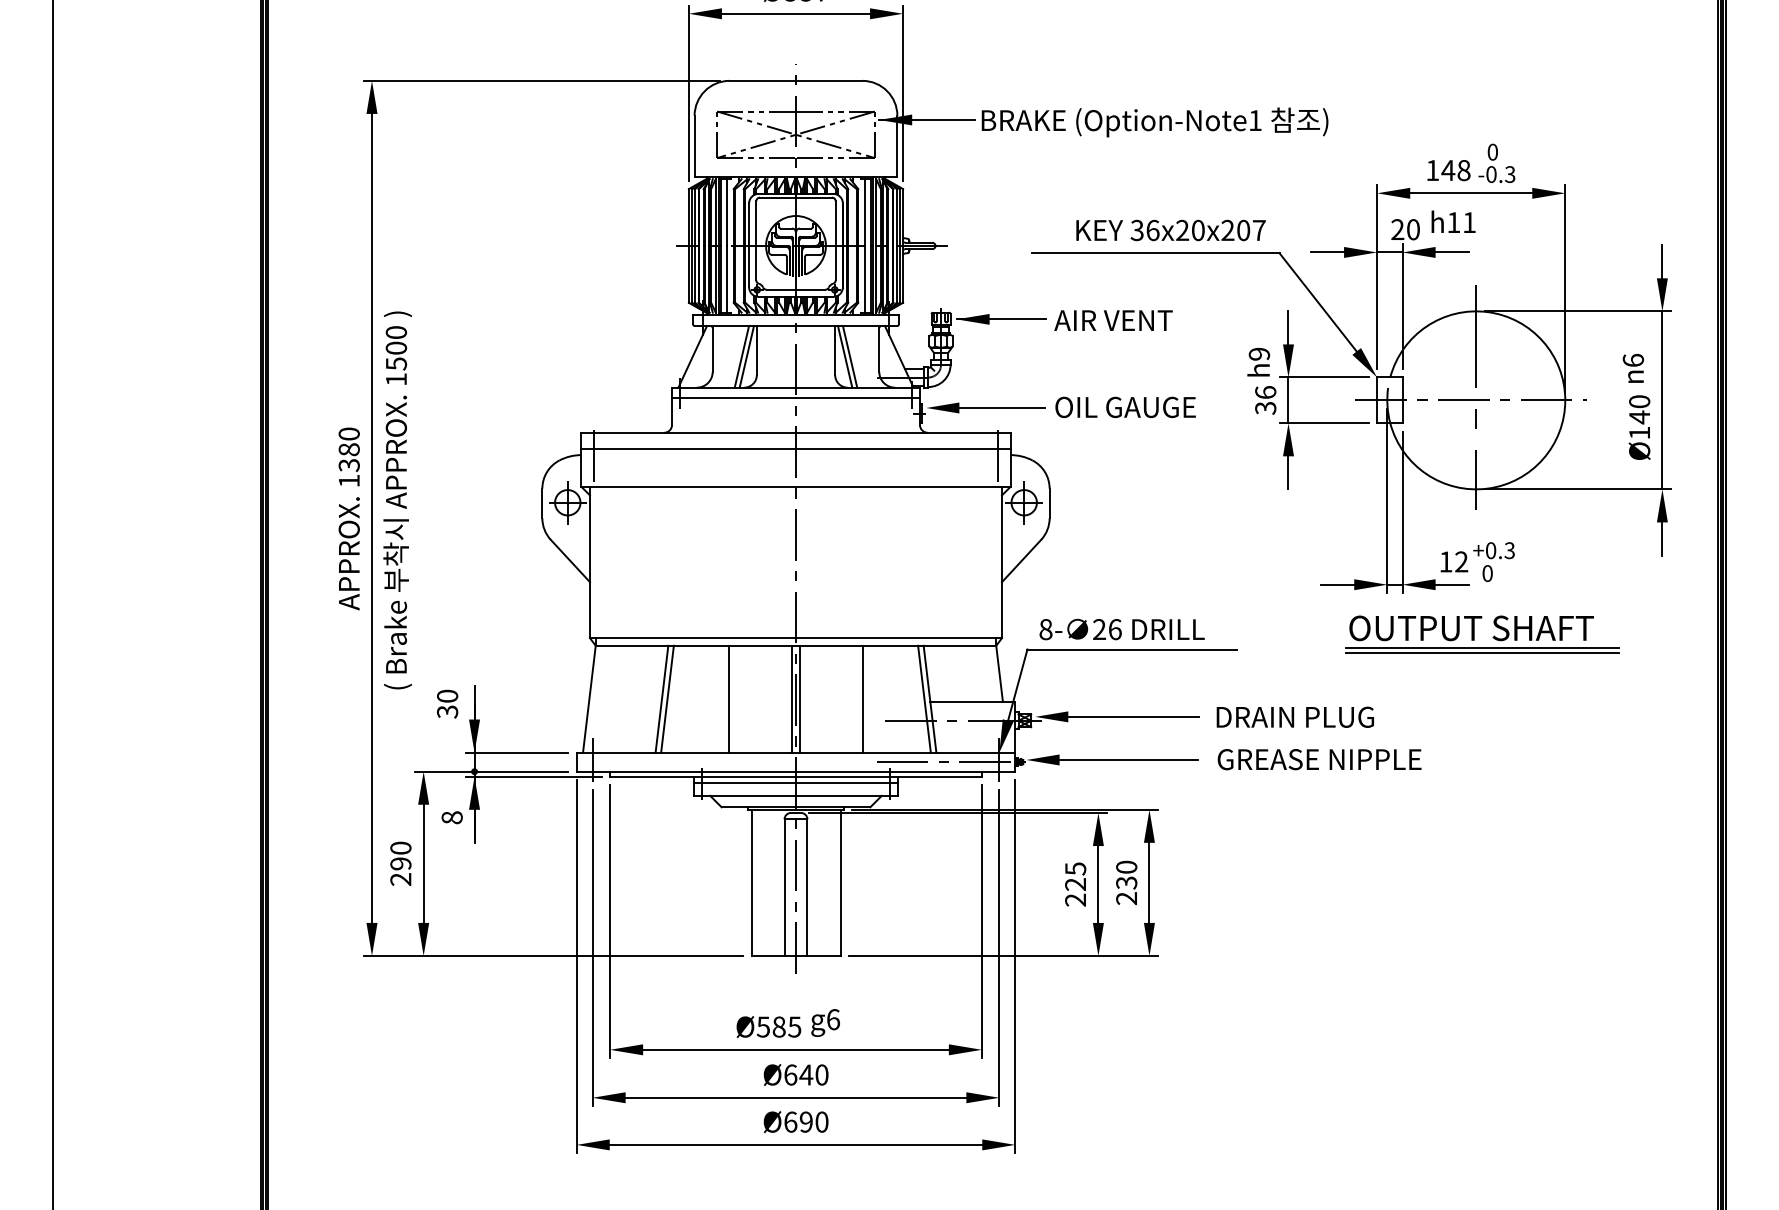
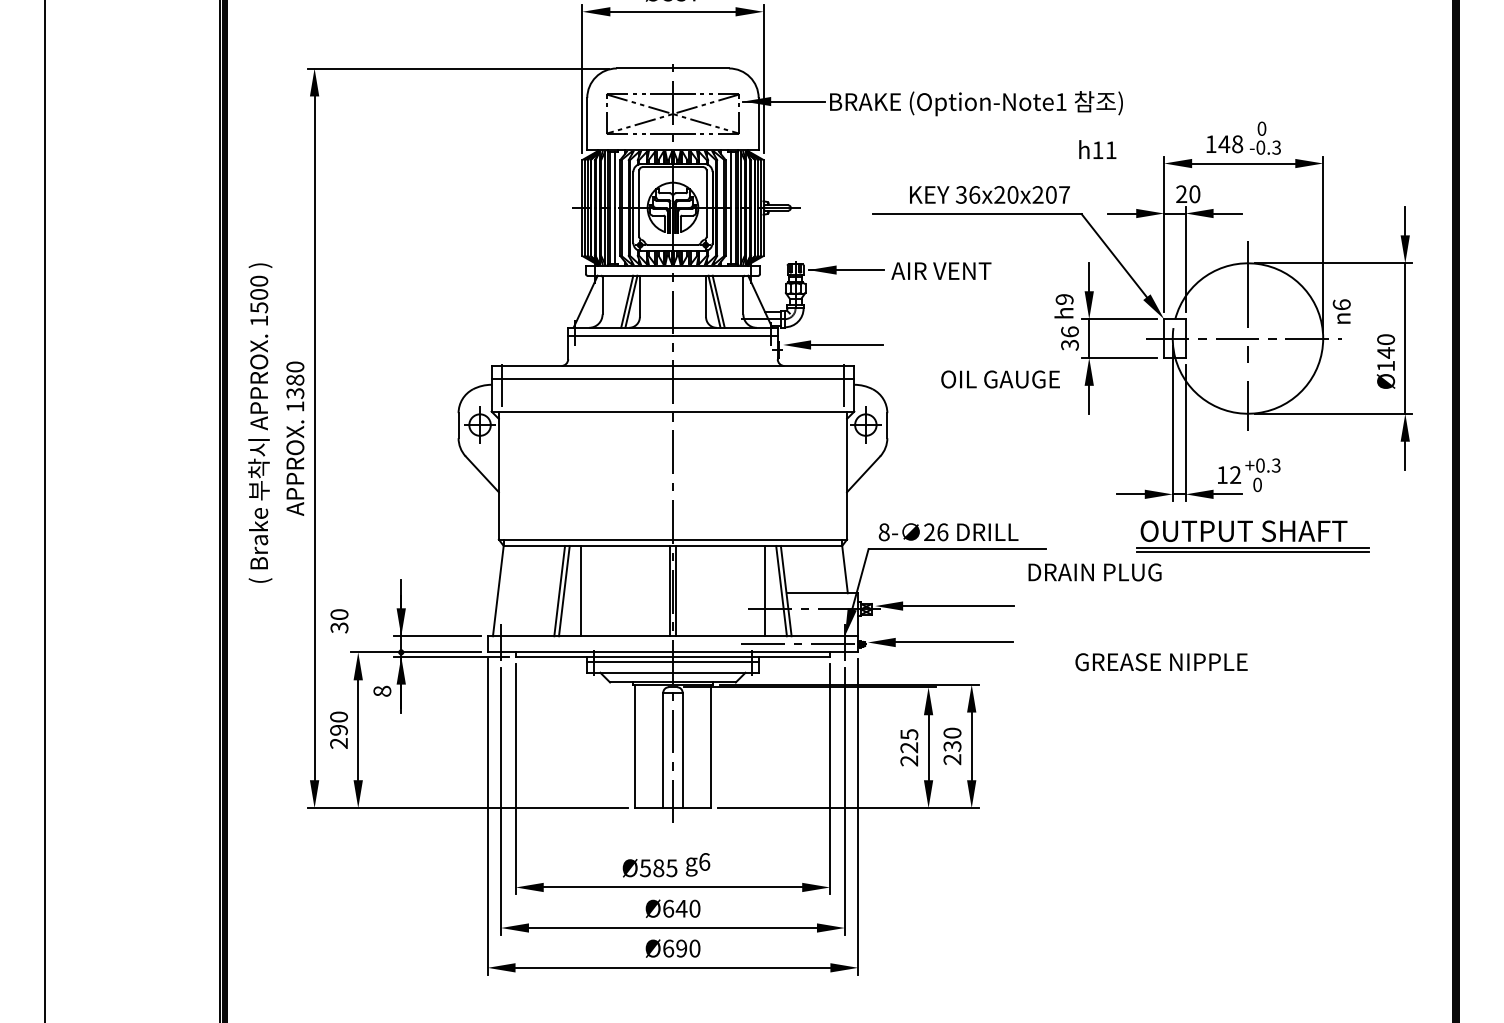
text: (1453, 221) -> (1097, 149), moved
text: (1633, 368) -> (1341, 311), moved
text: (1125, 407) -> (1000, 379), moved
text: (397, 499) -> (260, 422), moved
line: (729, 698) -> (581, 590), moved
line: (862, 698) -> (764, 590), moved
text: (447, 704) -> (339, 621), moved
text: (1294, 717) -> (1094, 572), moved
text: (1319, 759) -> (1161, 662), moved

